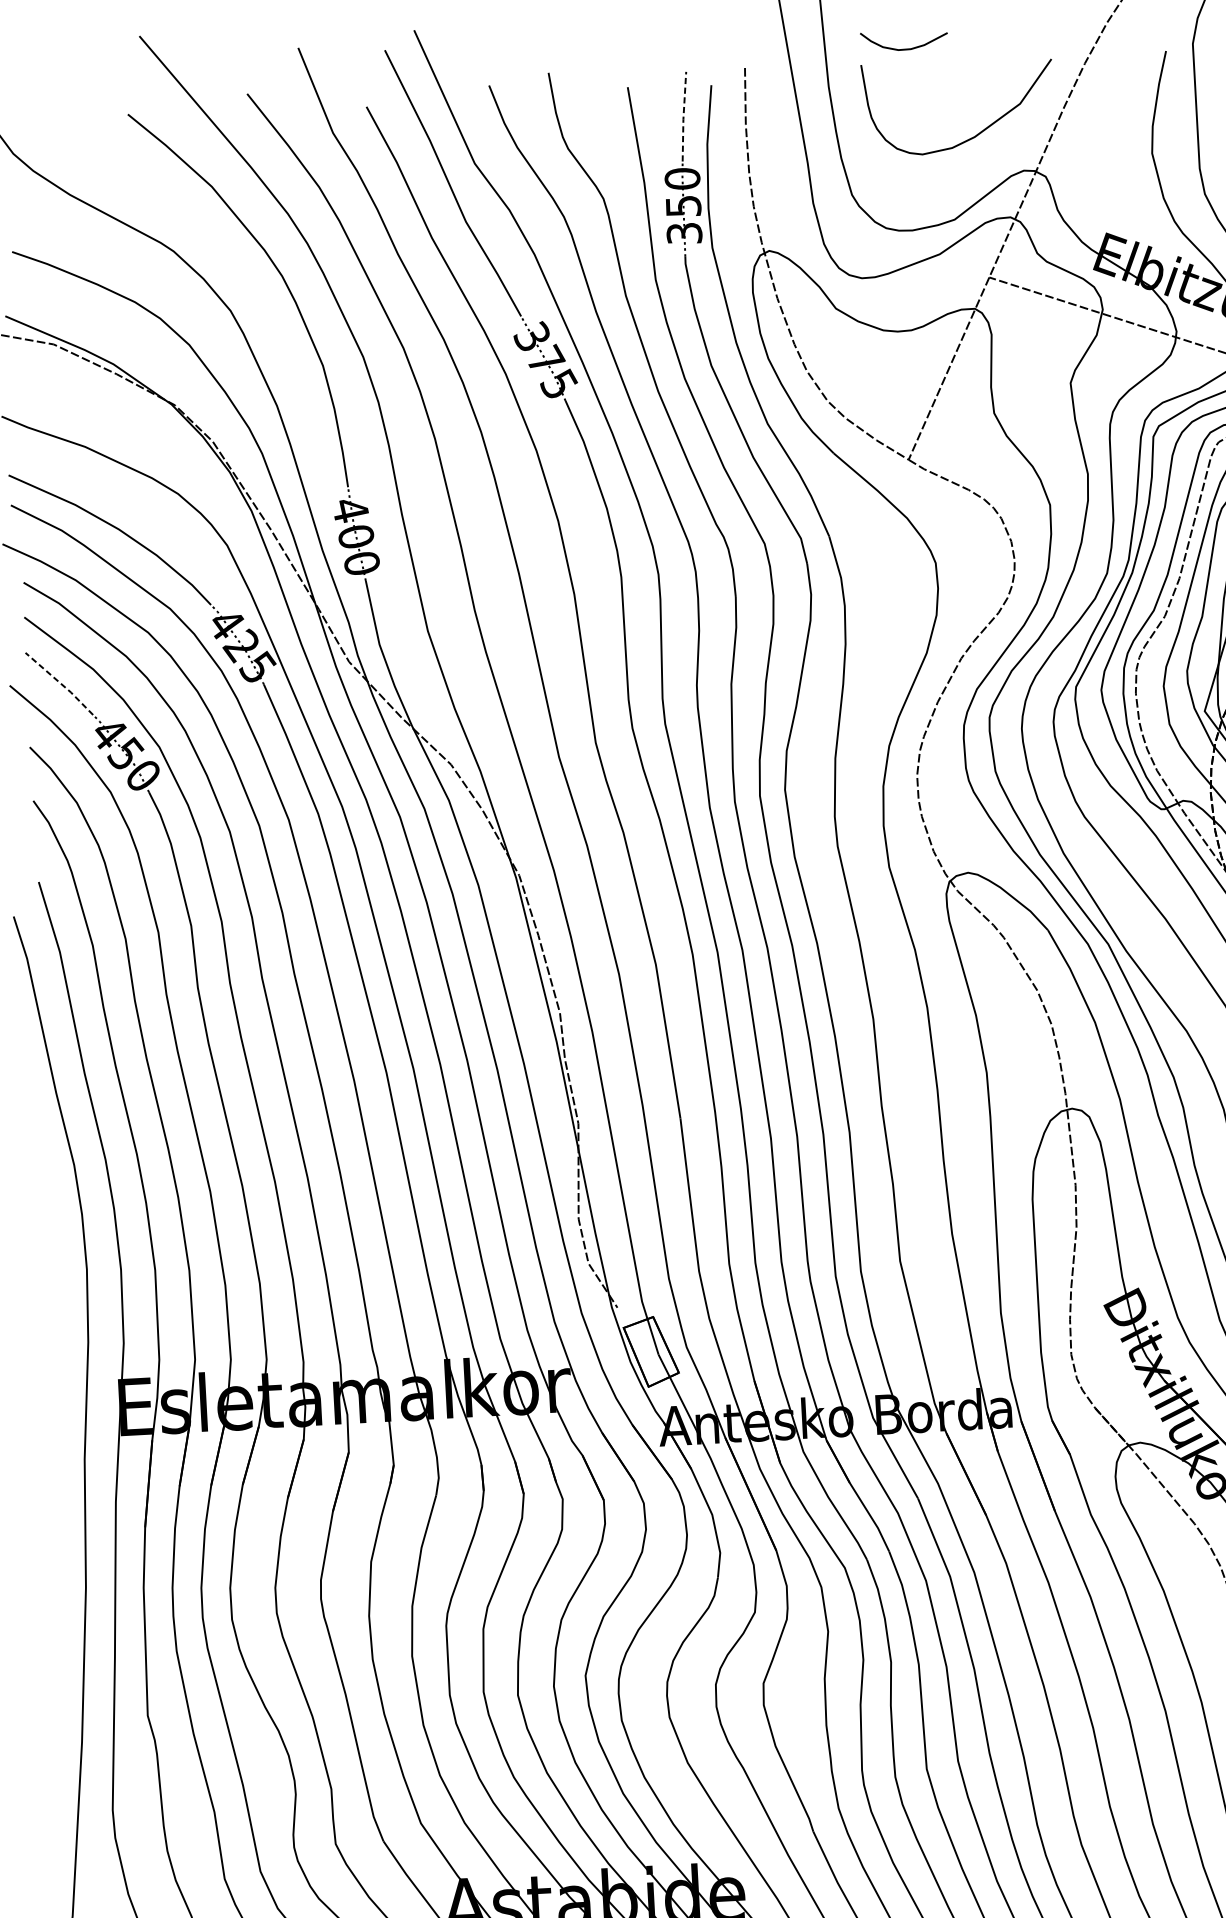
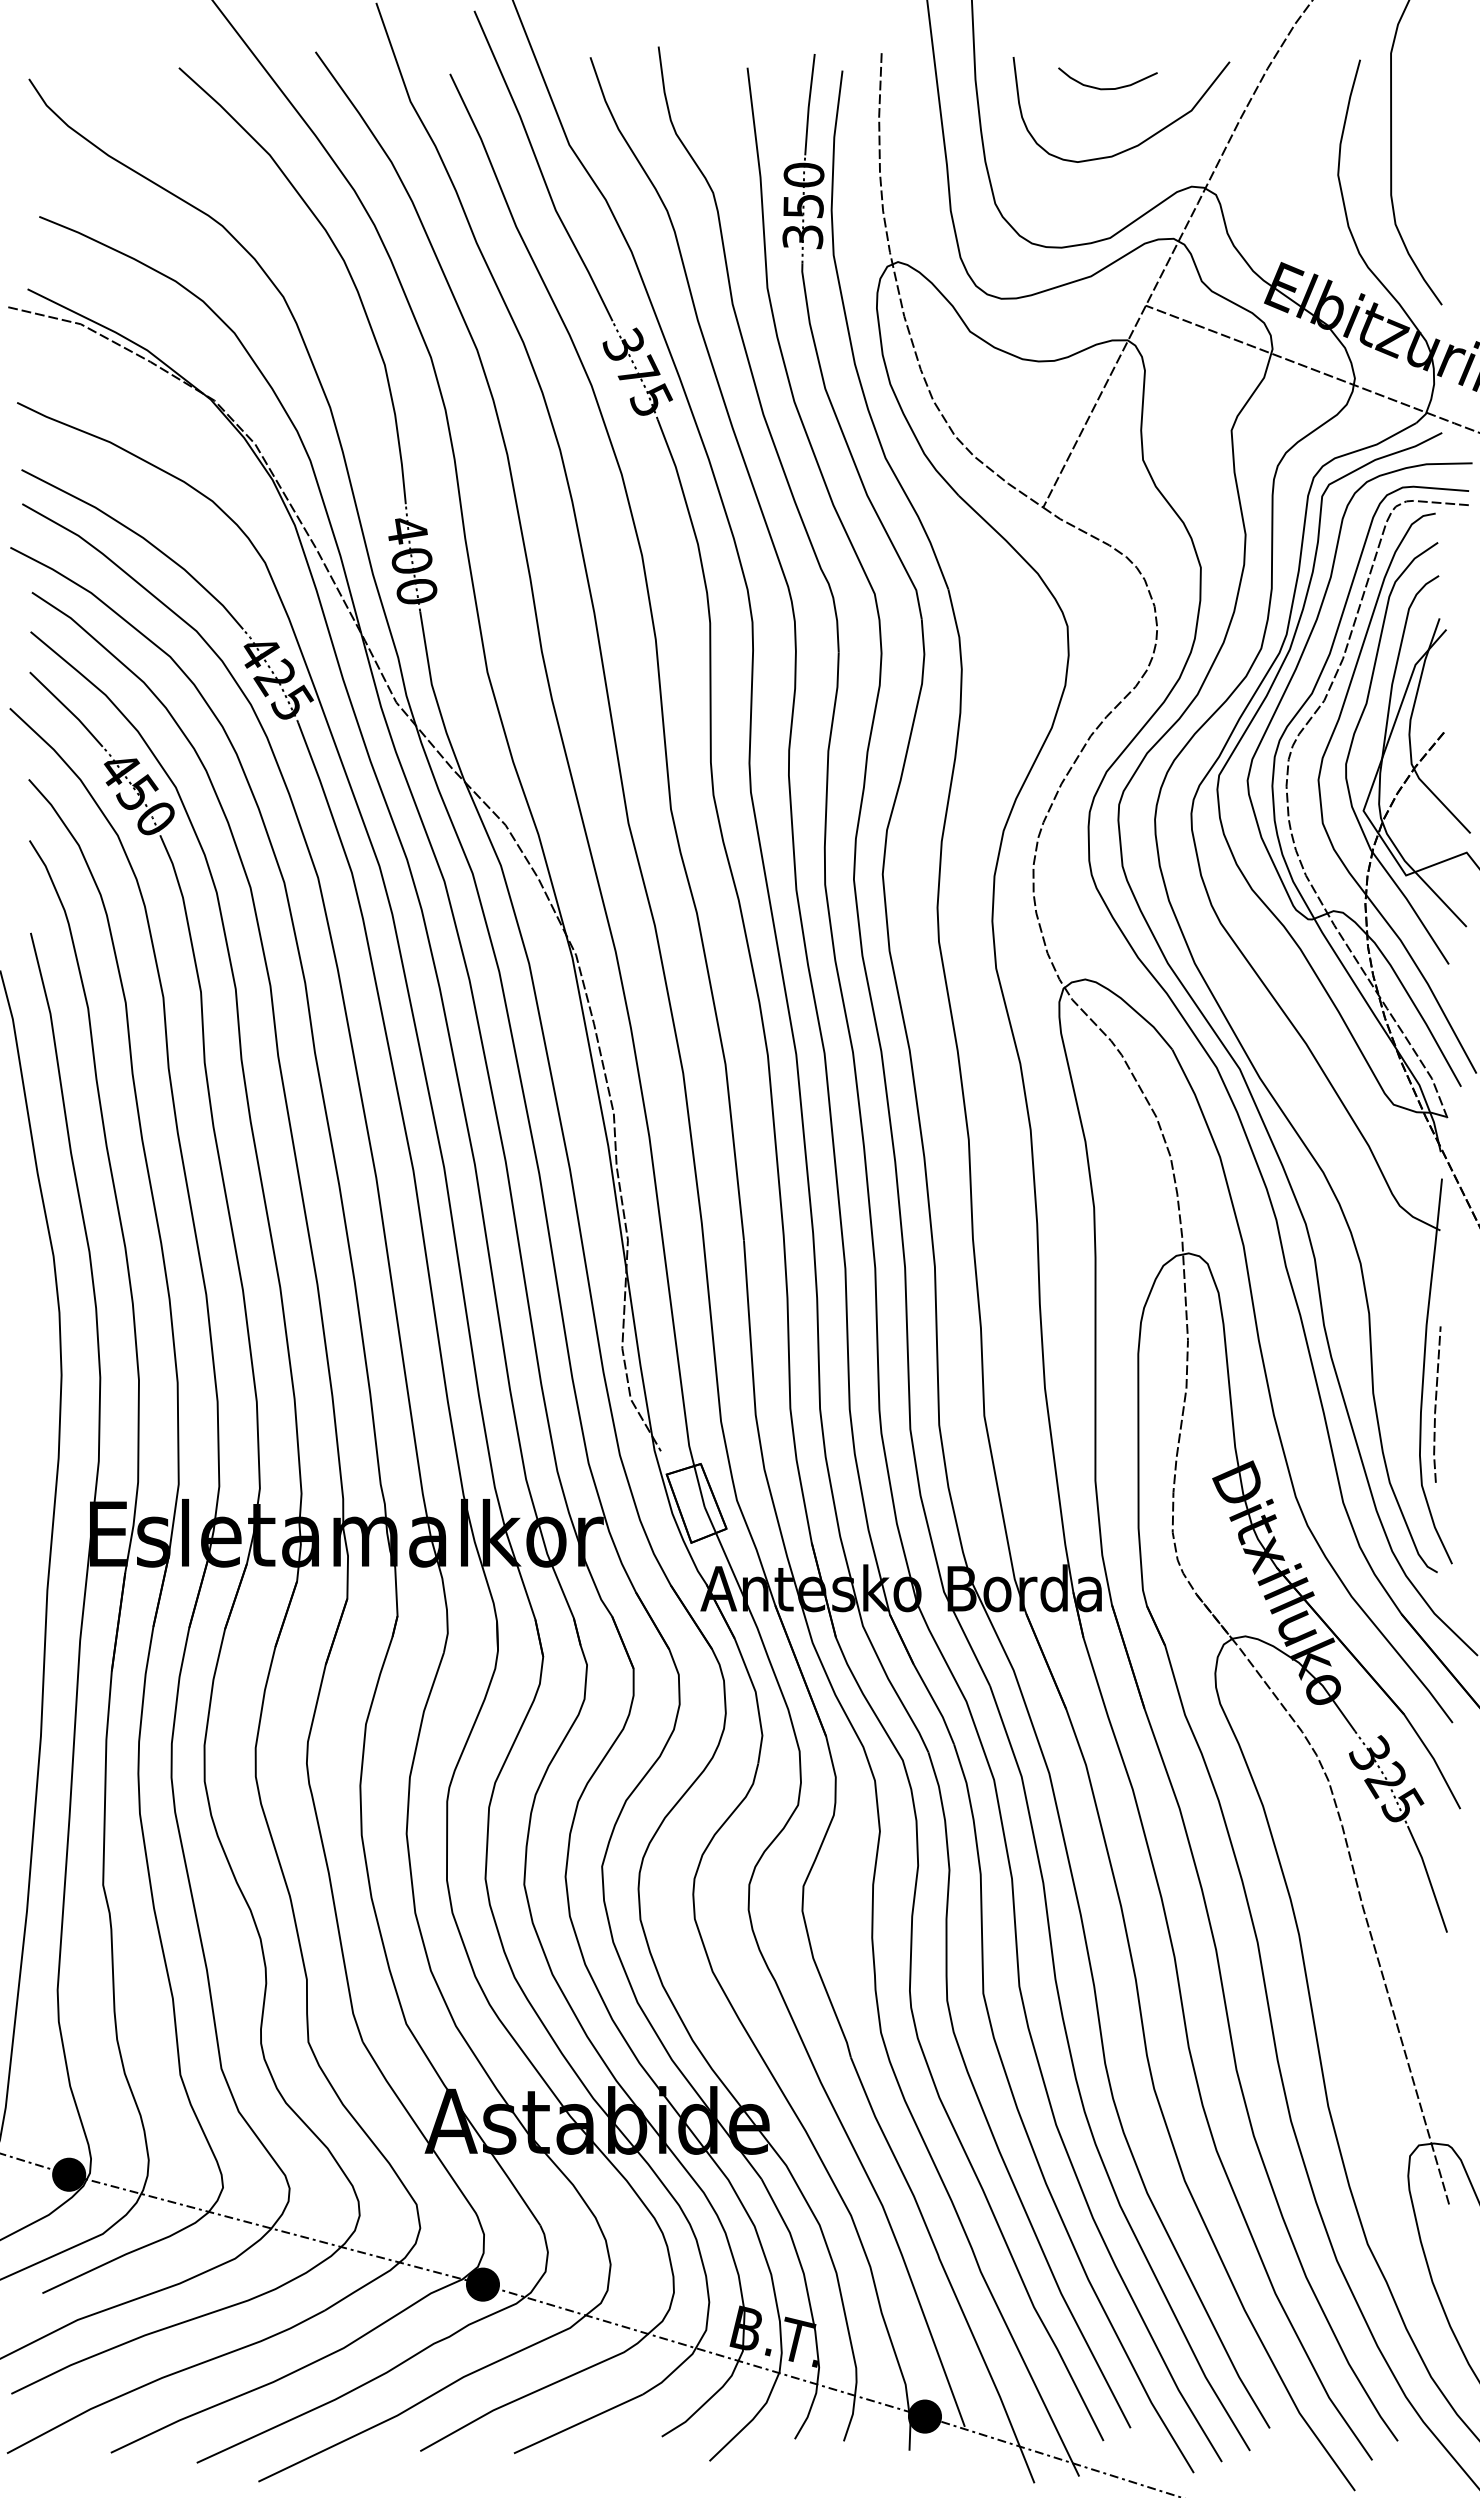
curve: (904, 49) -> (1107, 88), moved
line: (683, 117) -> (808, 105), dashed -> solid
line: (60, 682) -> (67, 708), dashed -> solid

